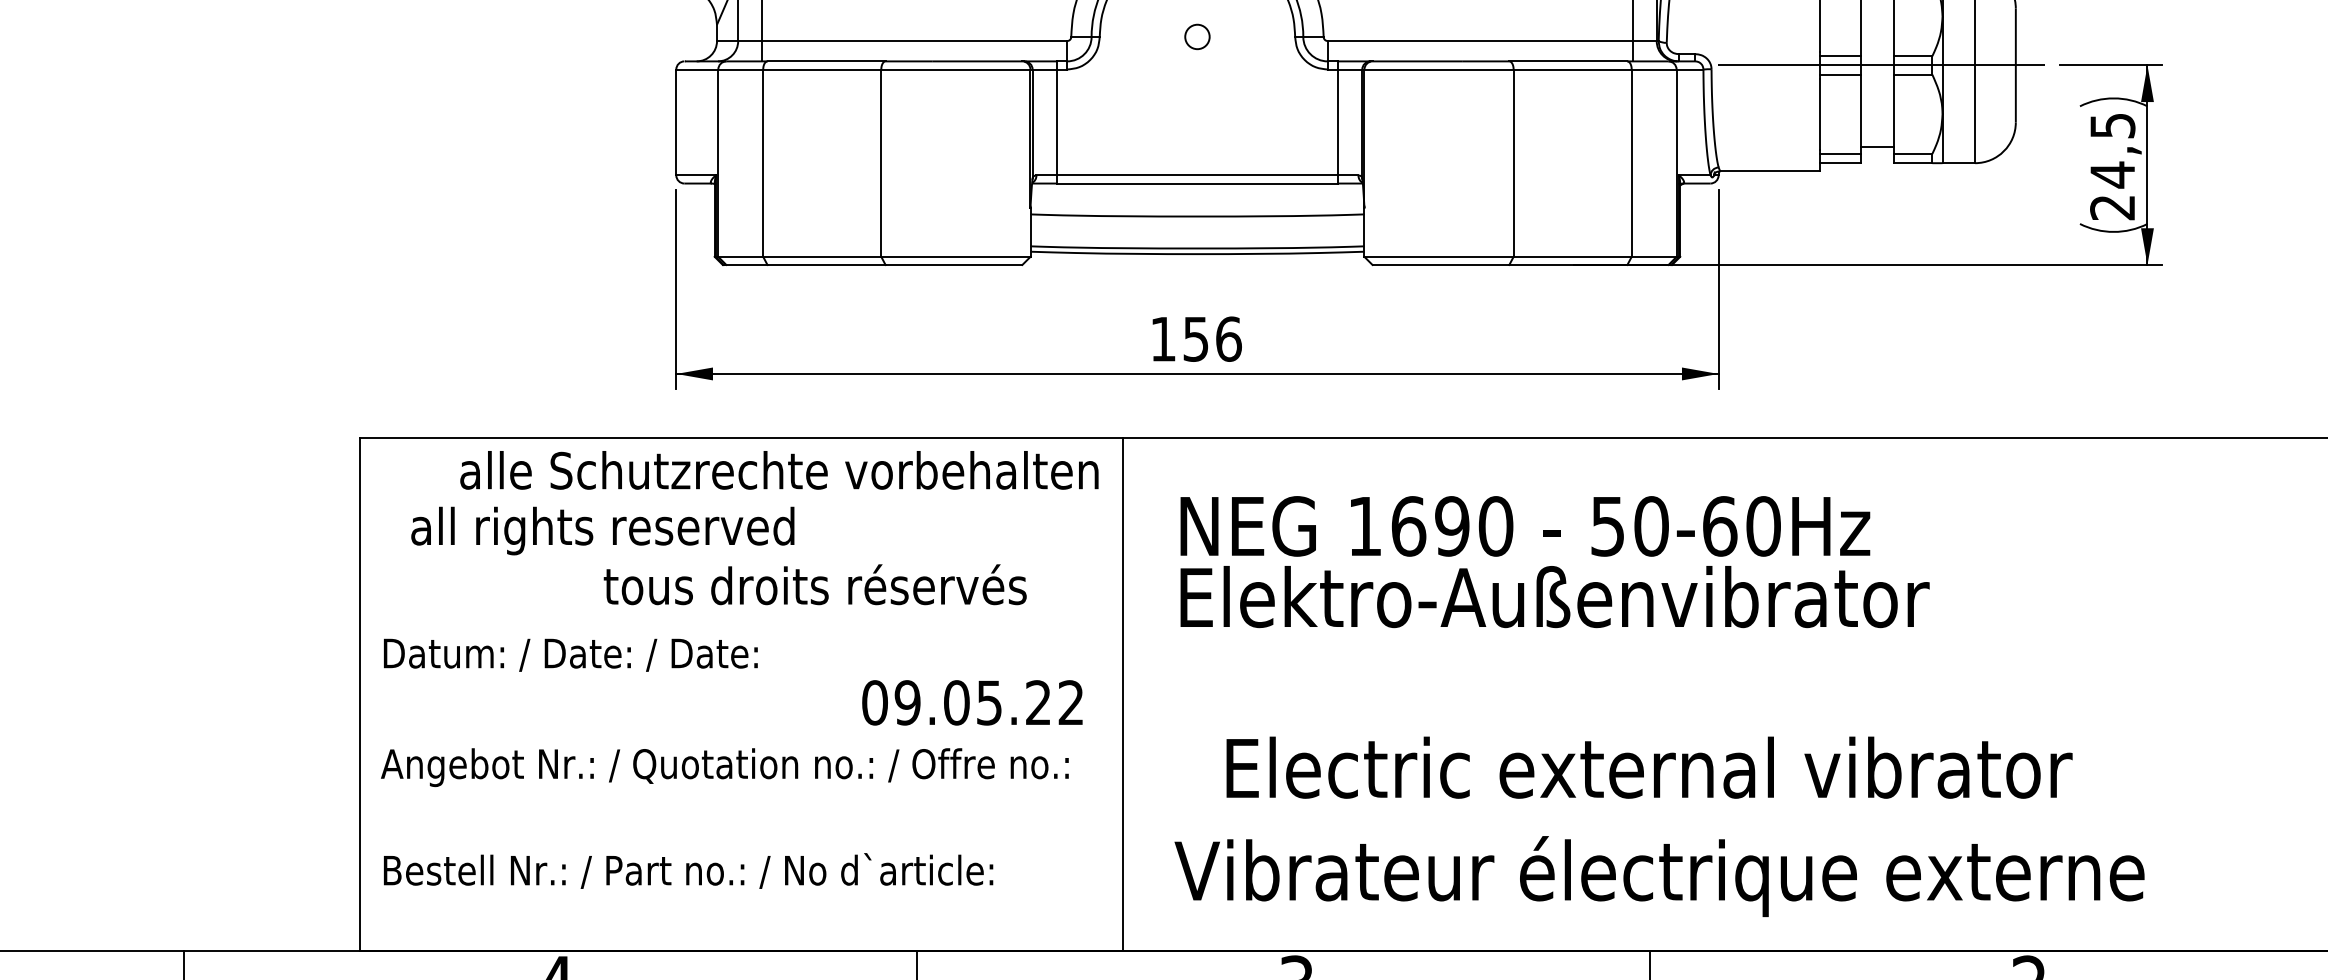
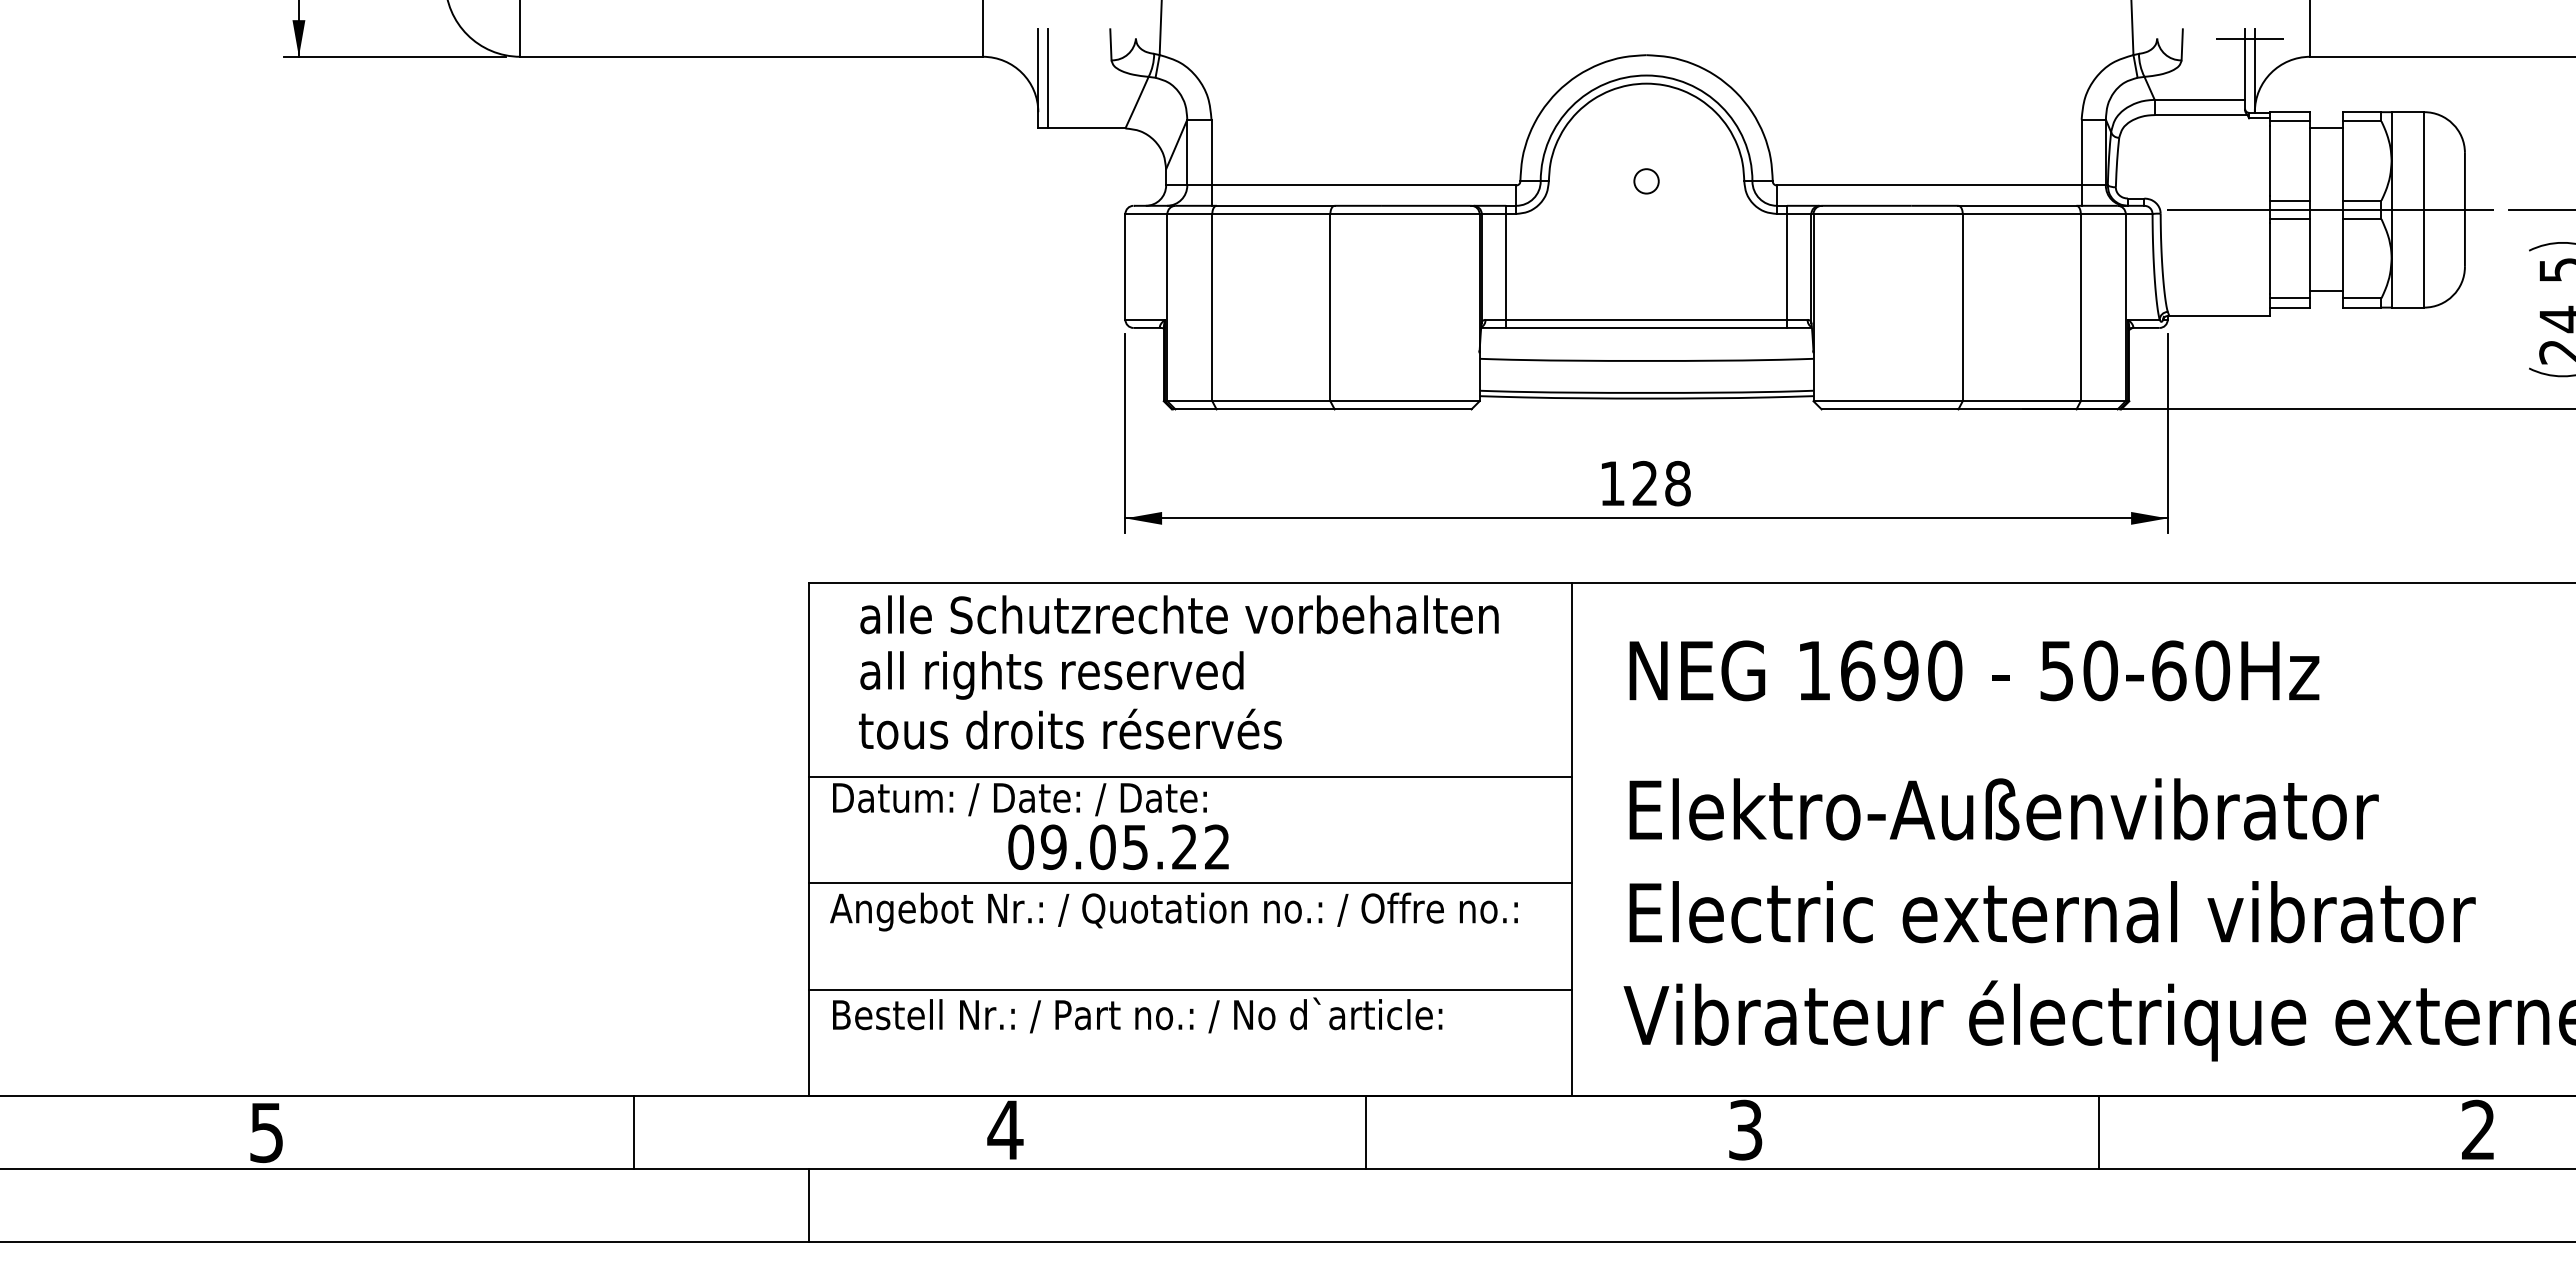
text: (1212, 339) -> (1661, 483), 156 -> 128
text: (779, 470) -> (1179, 614), moved
text: (815, 584) -> (1070, 728), moved
text: (1554, 597) -> (2003, 809), moved
line: (741, 633) -> (1190, 777), added
text: (972, 702) -> (1118, 846), moved
line: (741, 739) -> (1190, 883), added
text: (1649, 768) -> (2052, 912), moved
line: (741, 845) -> (1190, 989), added

